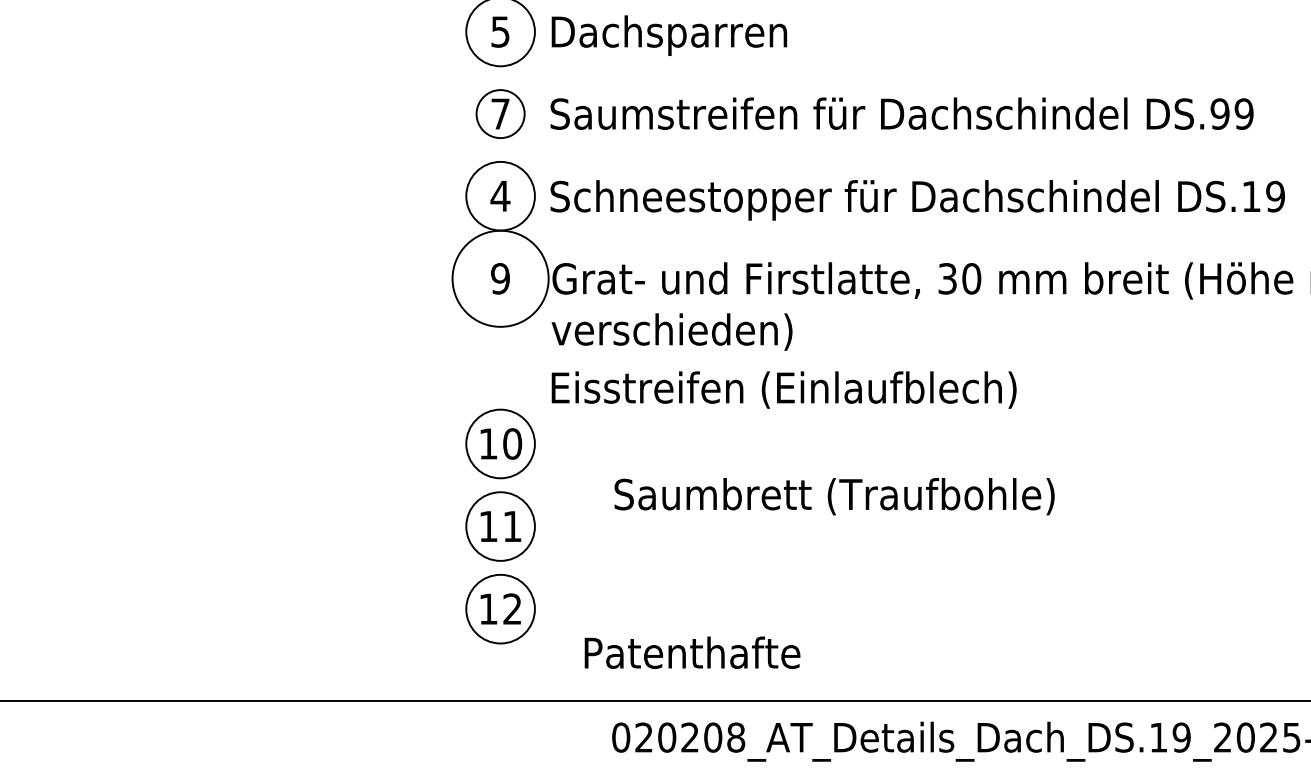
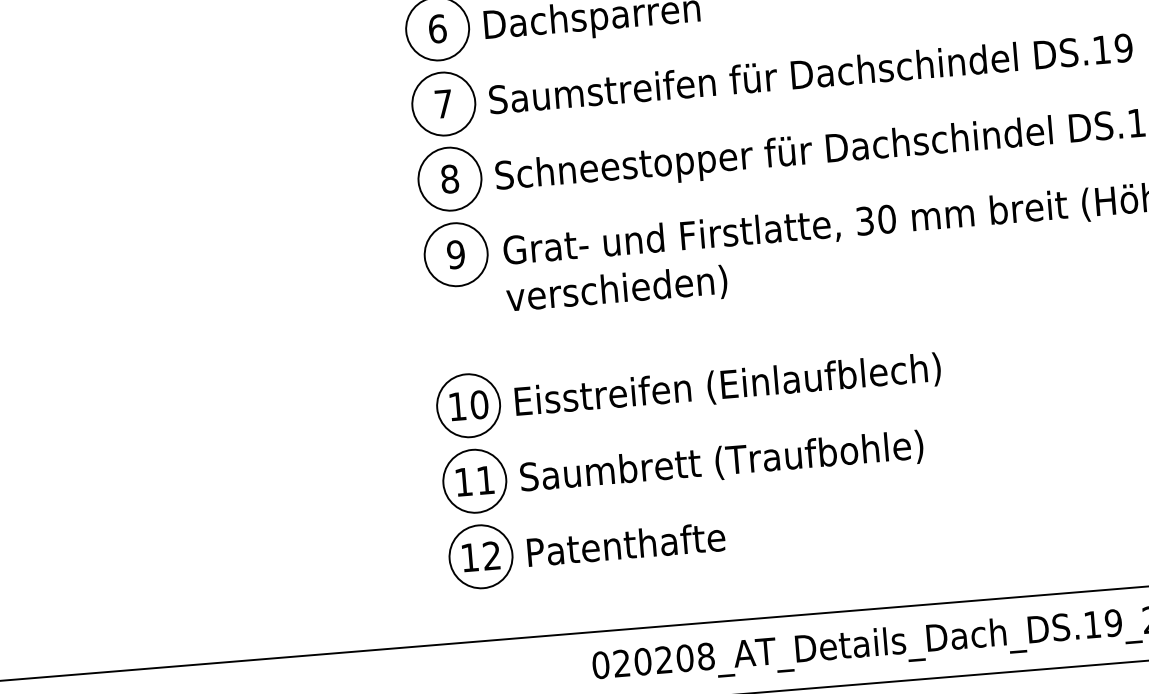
text: (500, 31) -> (437, 28), 5 -> 6
circle: (500, 113) -> (443, 103), size x1.43
text: (1219, 113) -> (1101, 49), DS.99 -> DS.19
text: (500, 196) -> (449, 179), 4 -> 8
circle: (500, 278) -> (456, 254), size x0.71
text: (783, 389) -> (727, 385), moved
text: (834, 496) -> (721, 462), moved
text: (692, 652) -> (626, 544), moved

